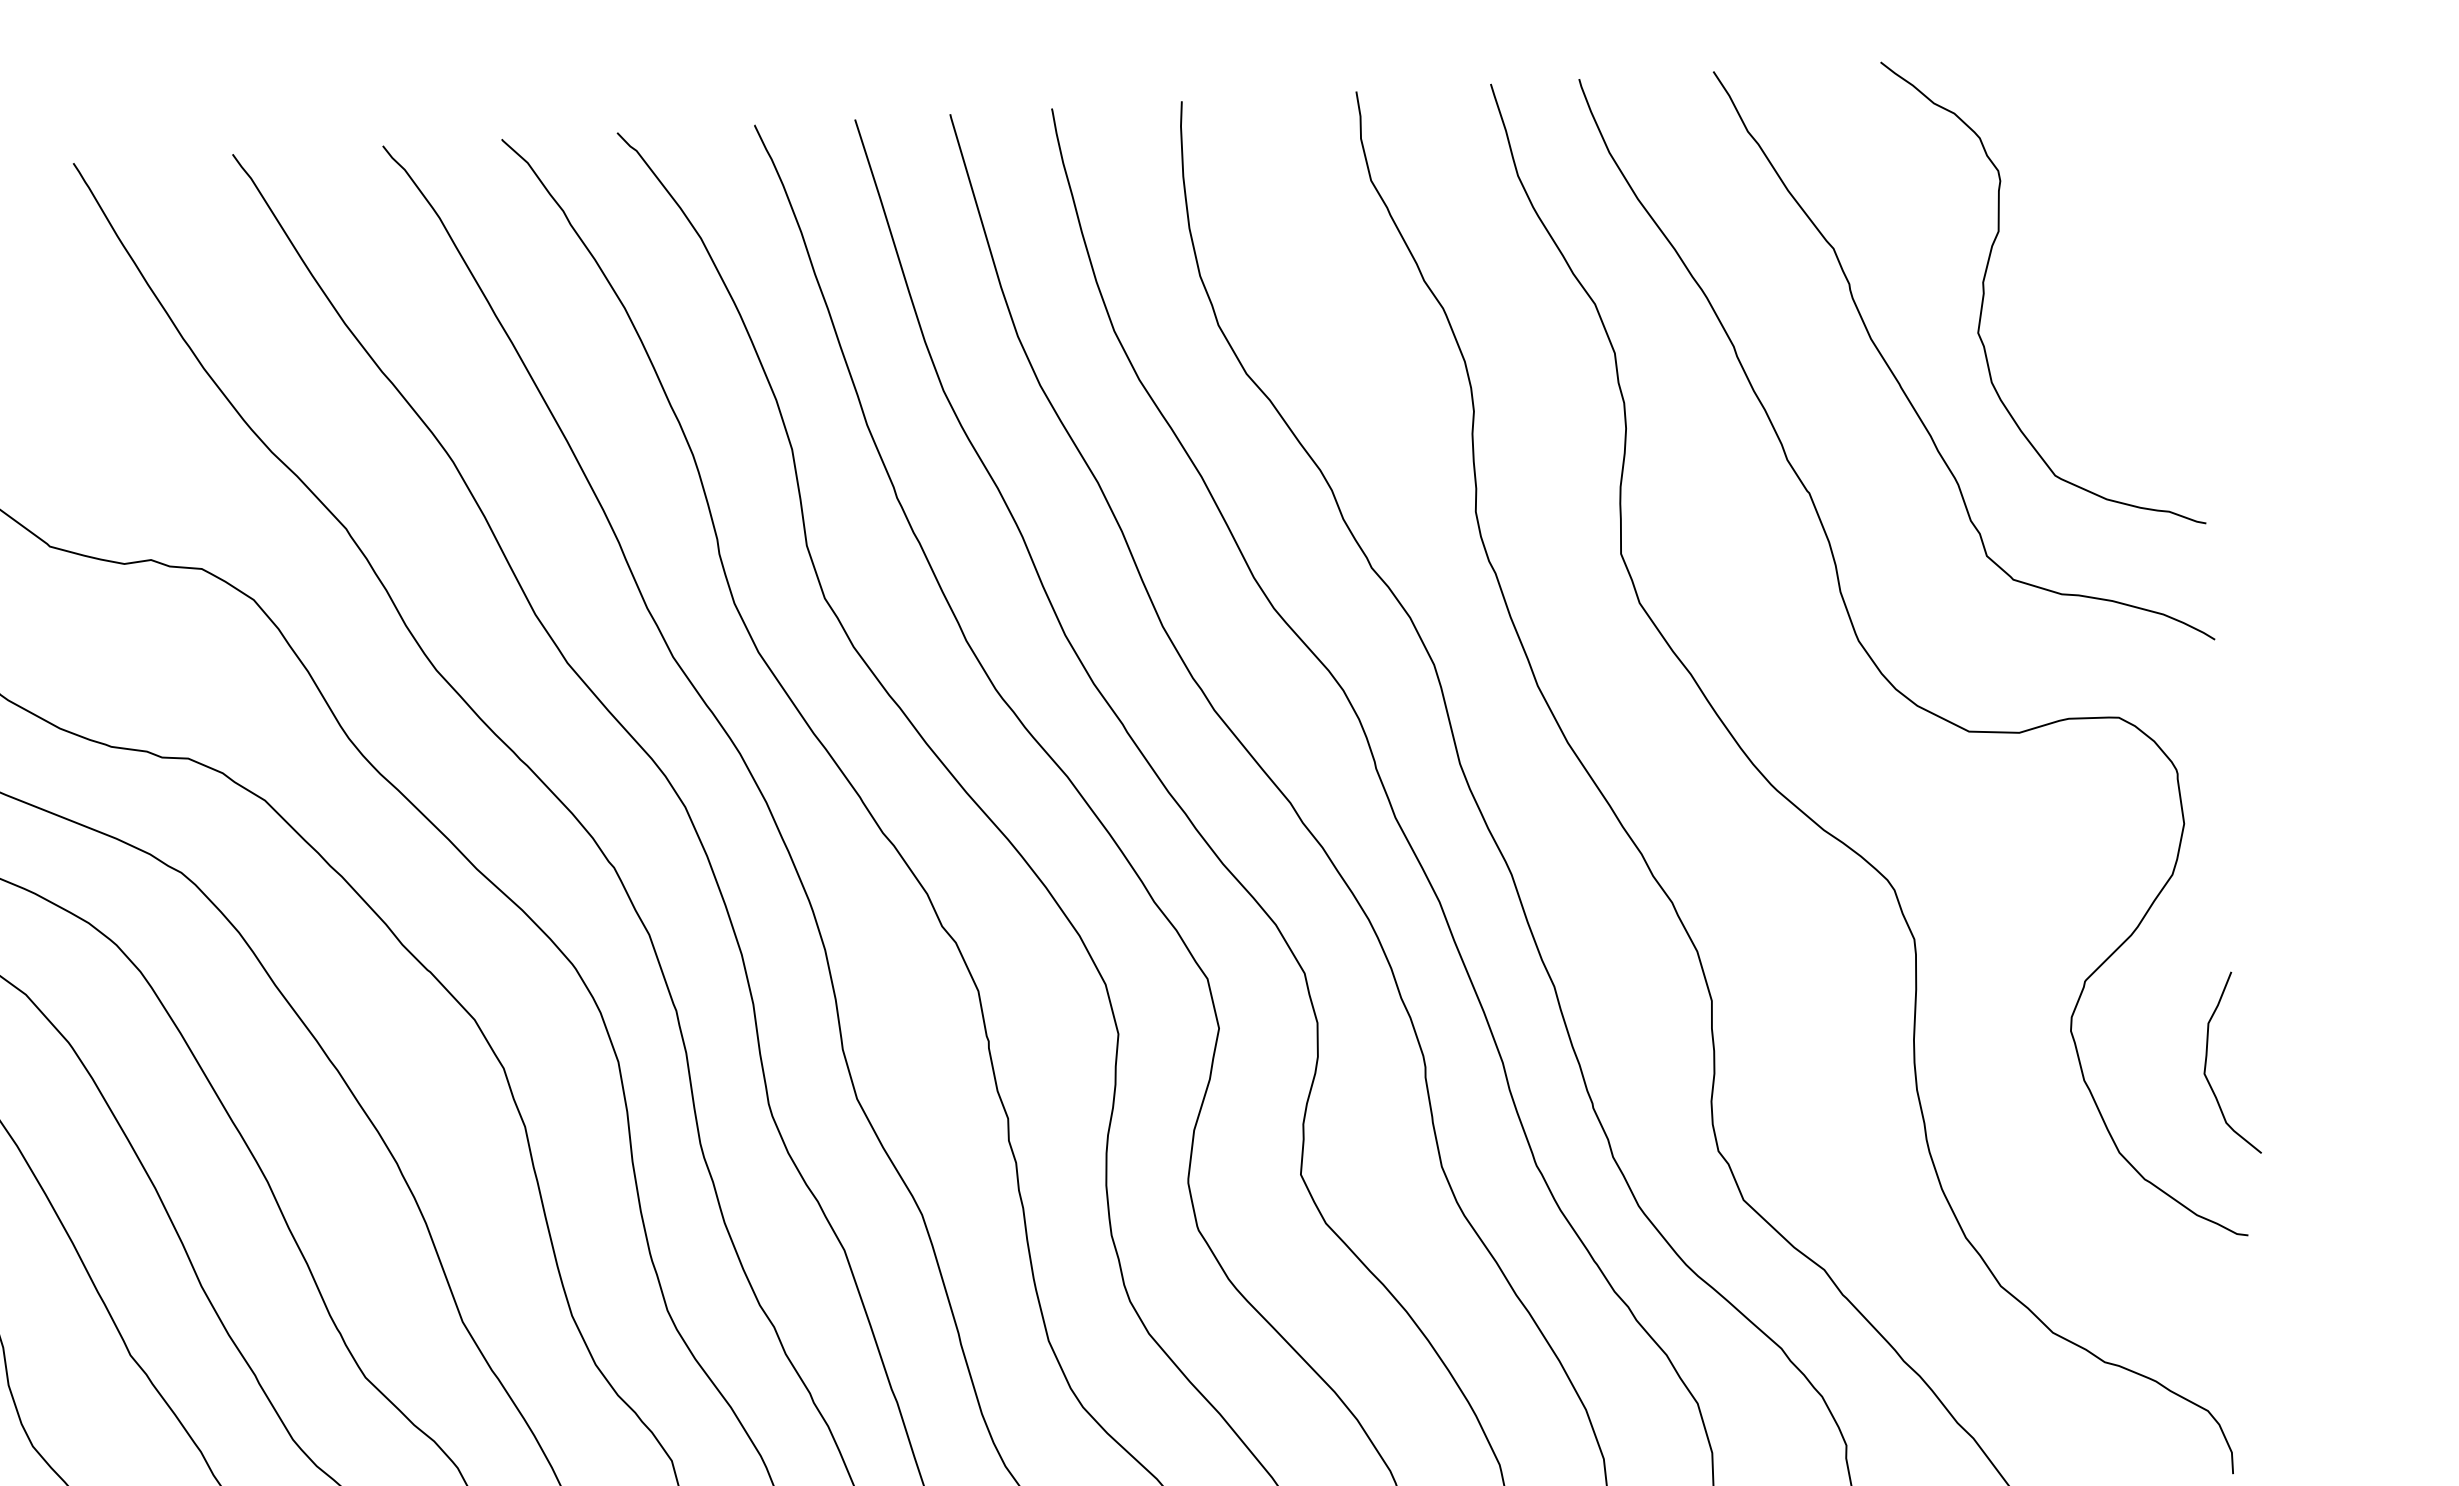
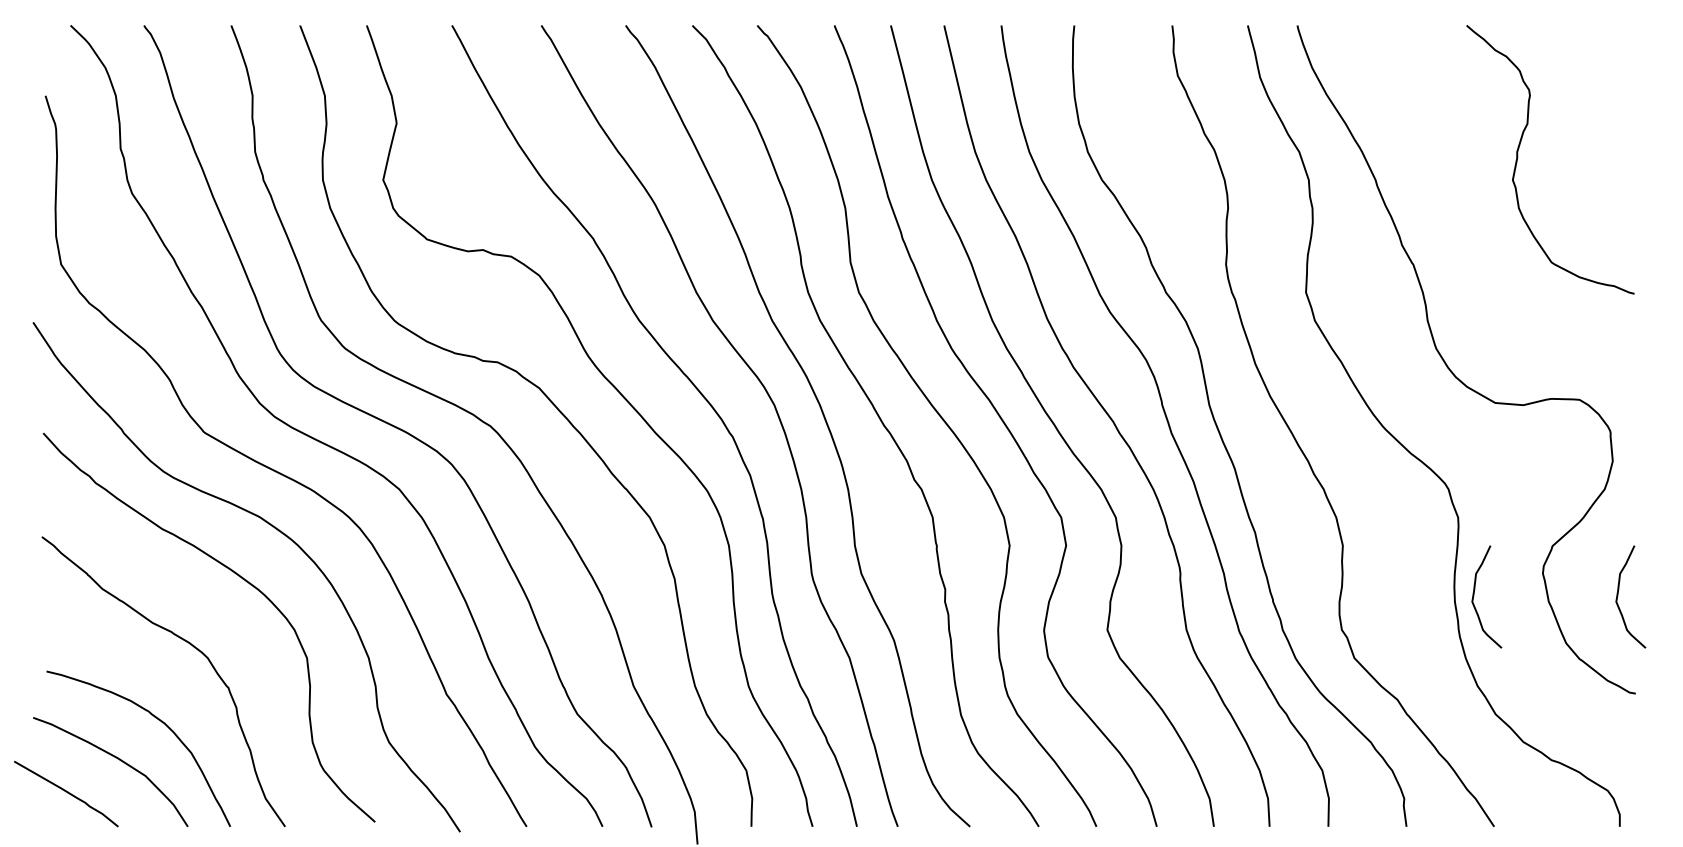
curve: (1905, 391) -> (1470, 210), removed
curve: (1951, 1078) -> (1474, 596), added

